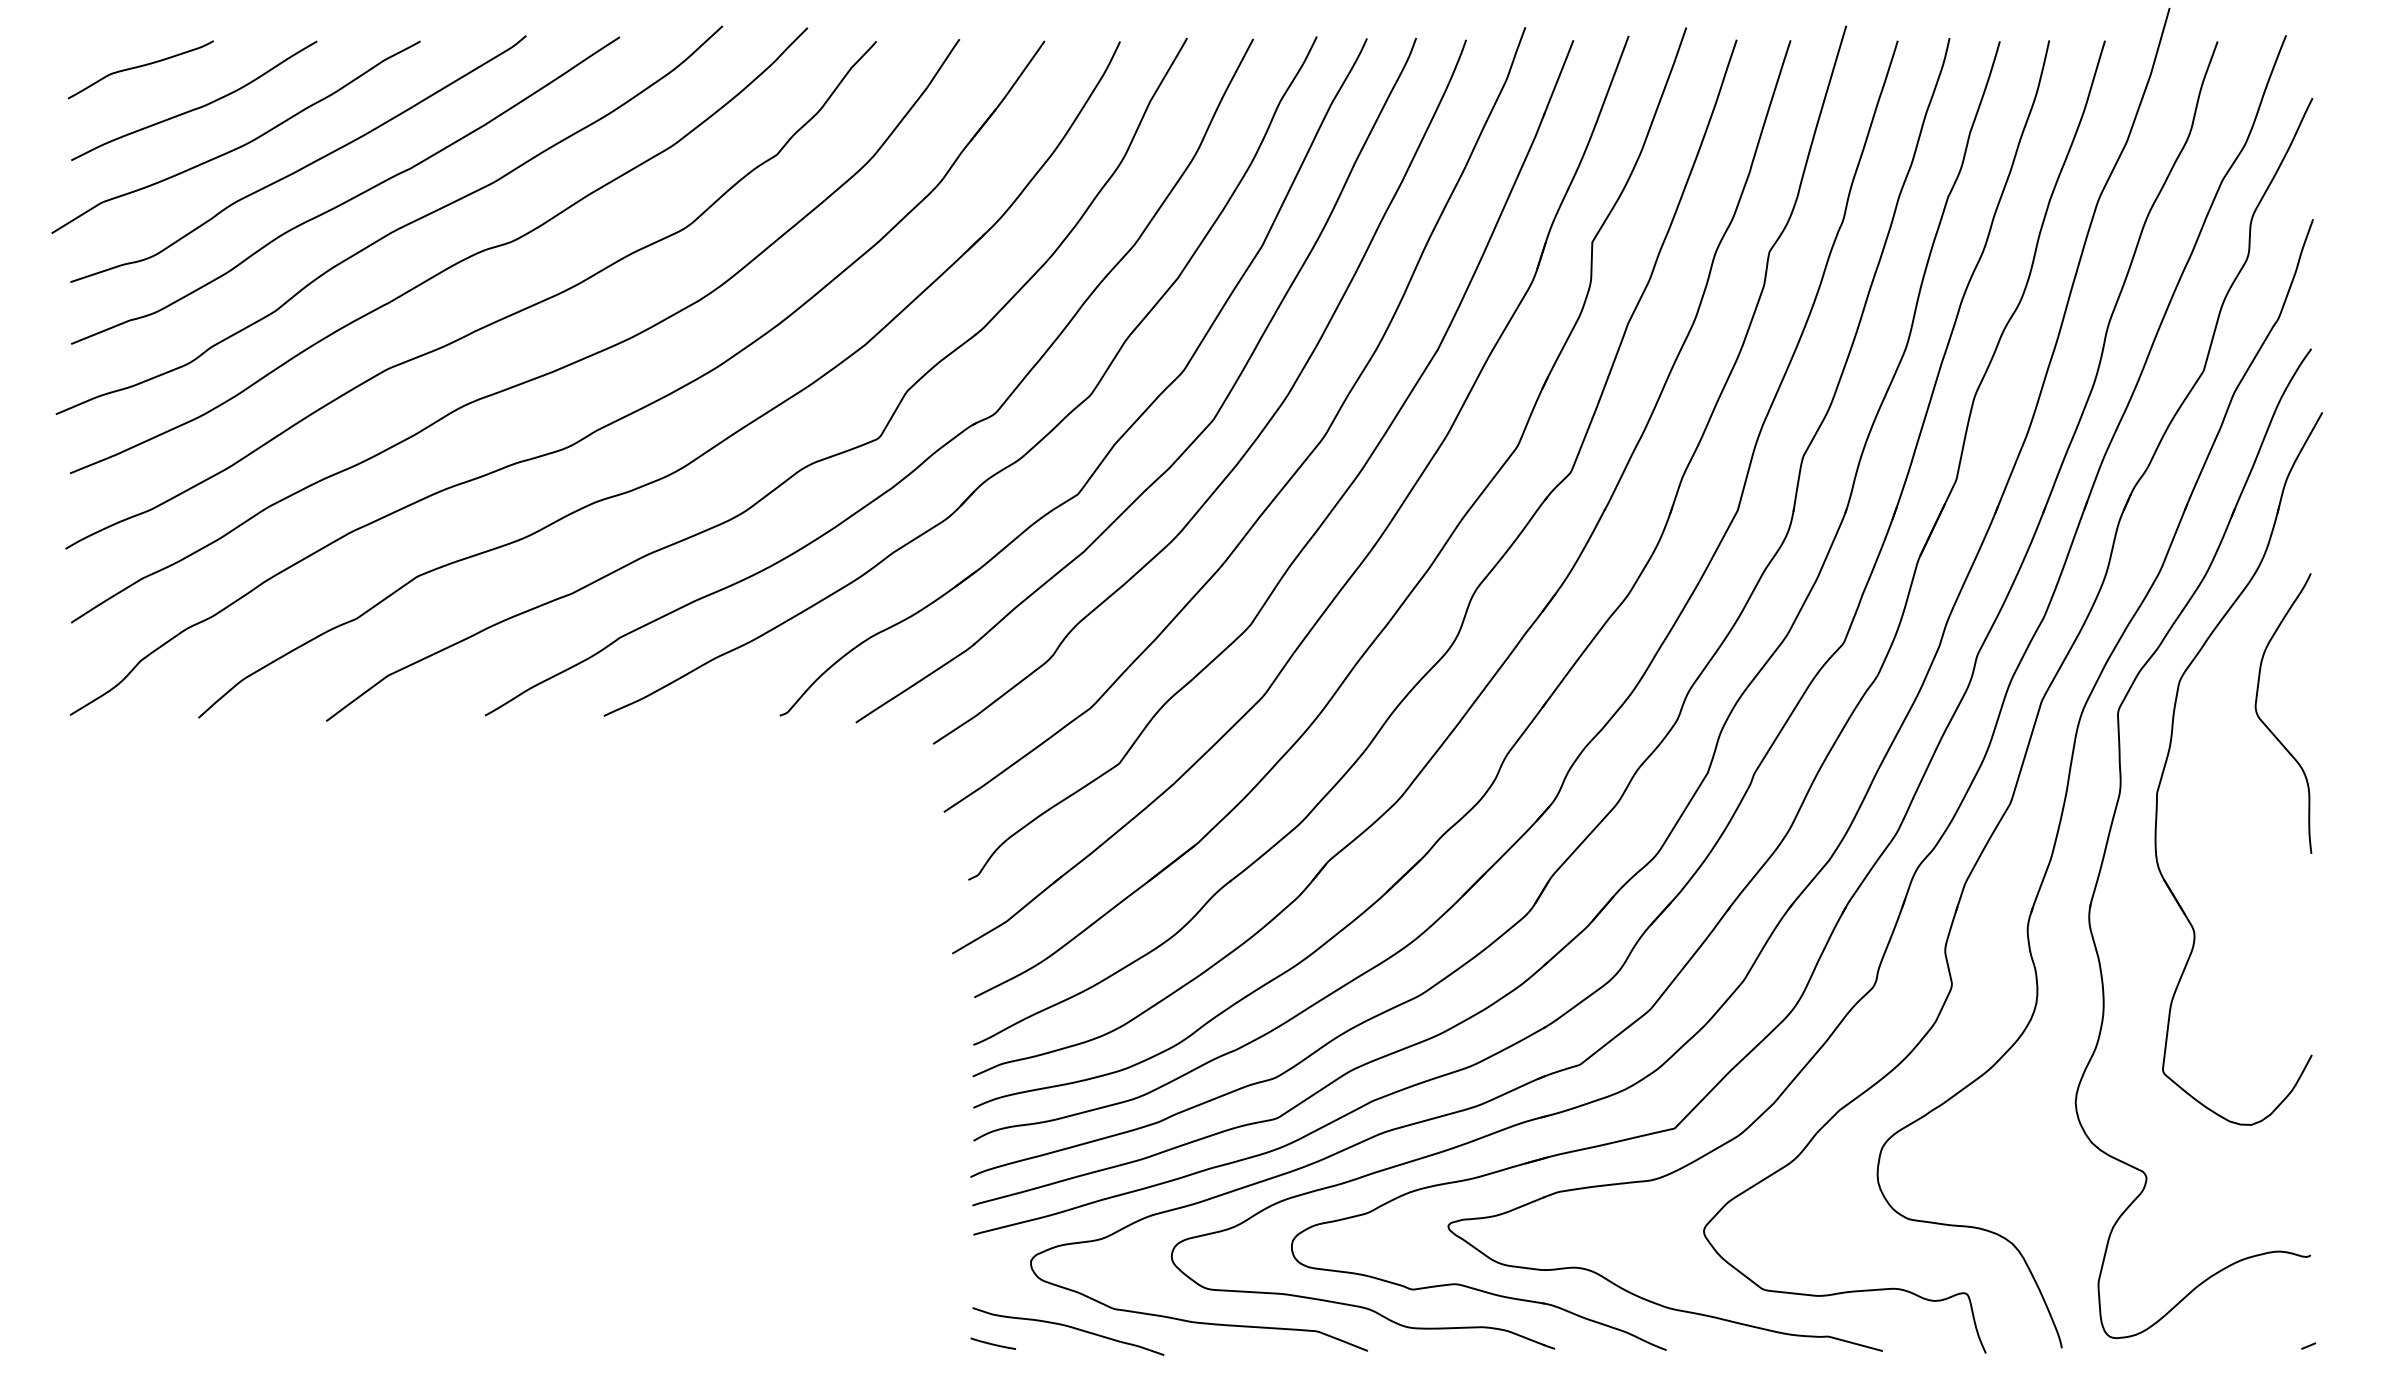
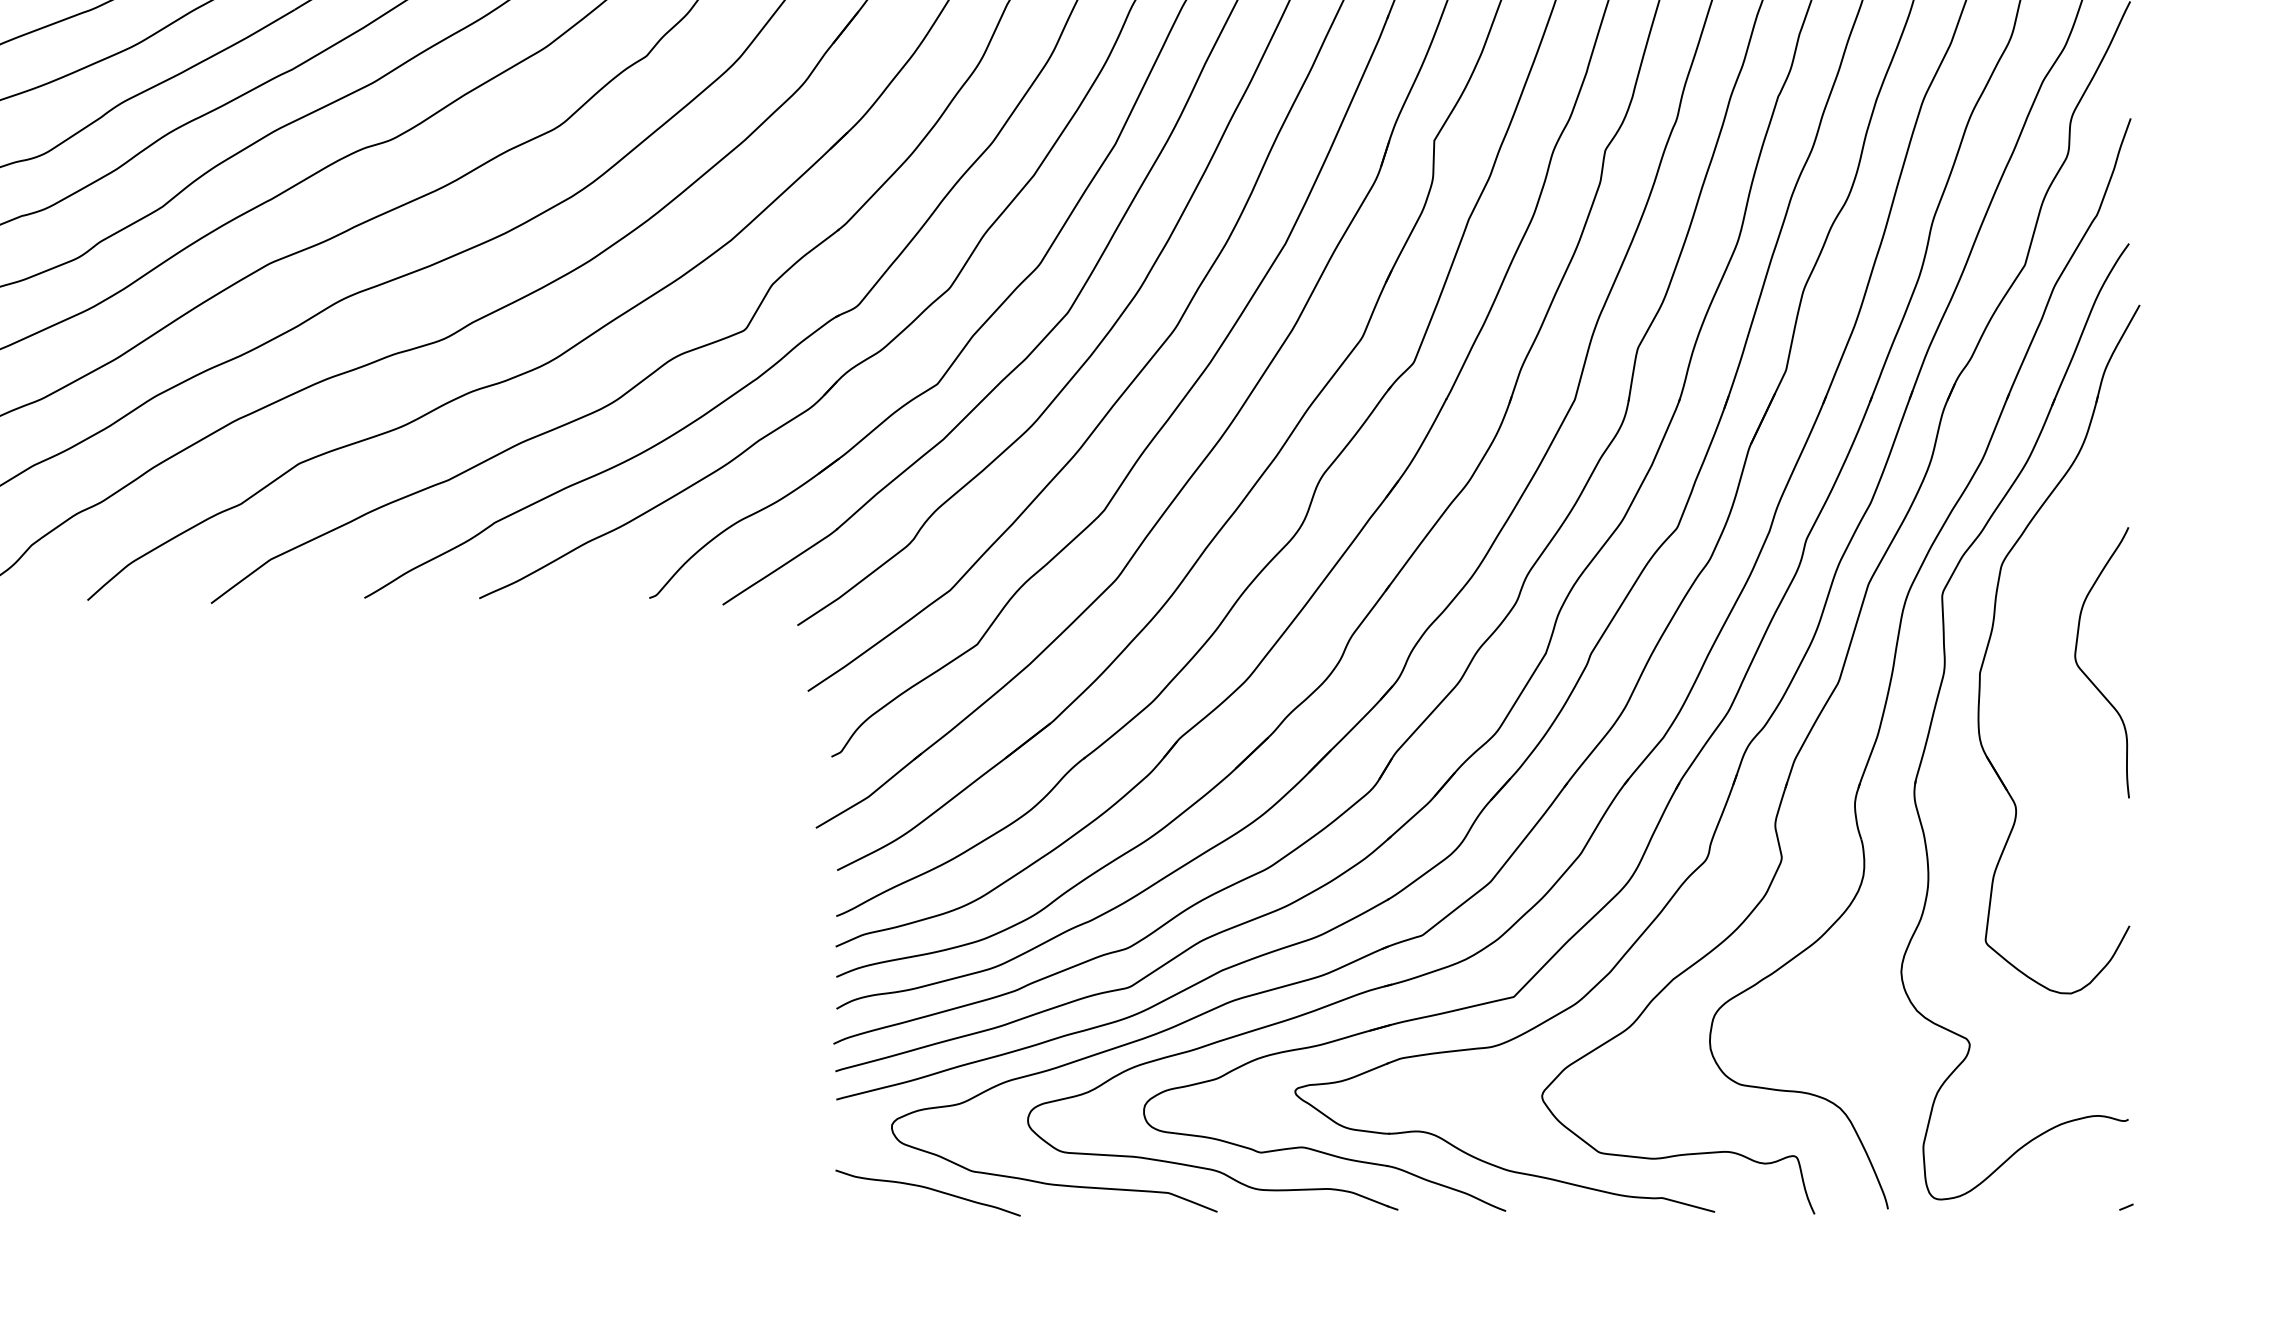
curve: (2268, 727) -> (2087, 676), moved
line: (992, 1343) -> (854, 1204), removed

